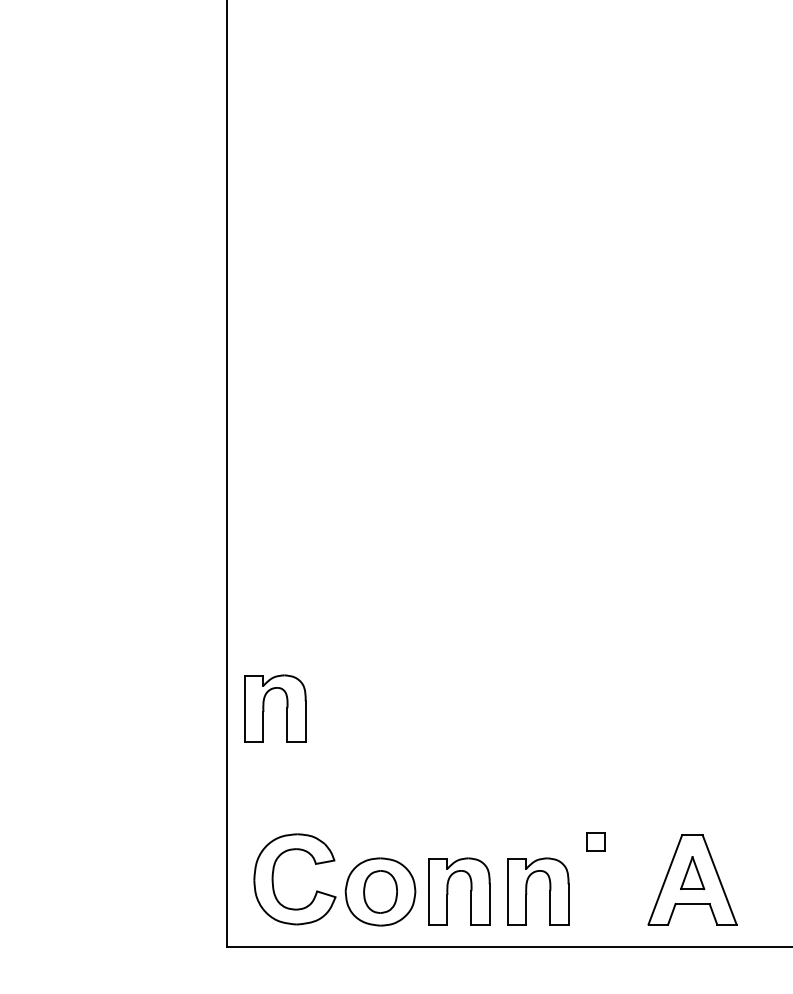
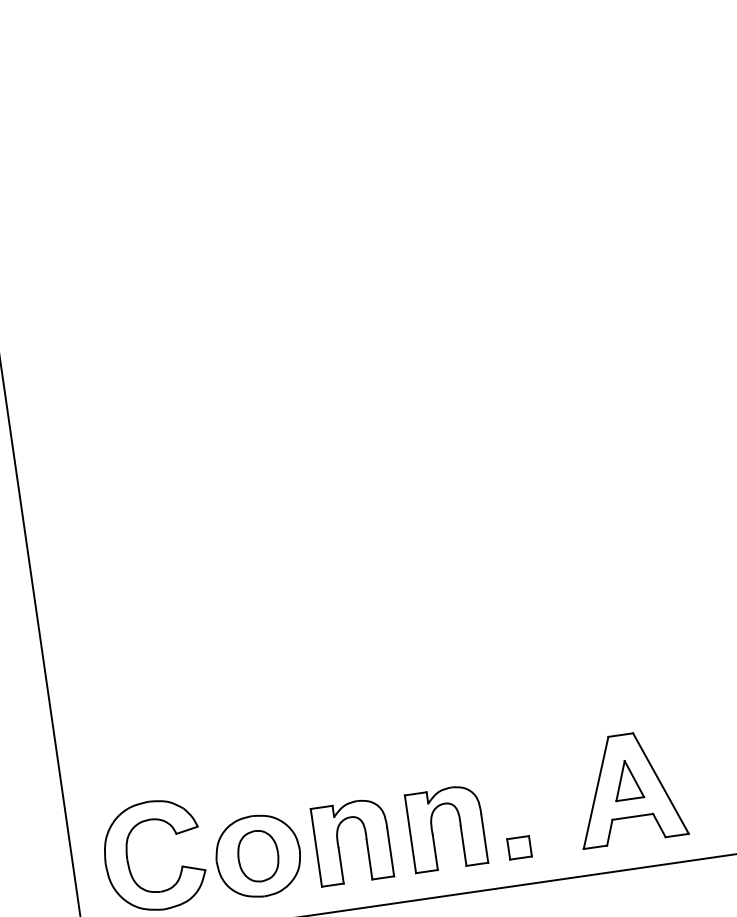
part: (264, 708) -> (88, 657), removed
part: (595, 841) -> (518, 847), moved

